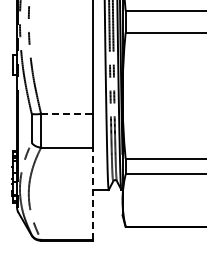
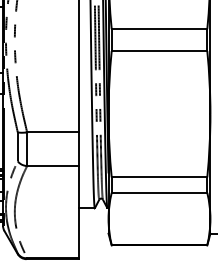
line: (67, 114) -> (53, 132), dashed -> solid
line: (93, 193) -> (79, 211), dashed -> solid

